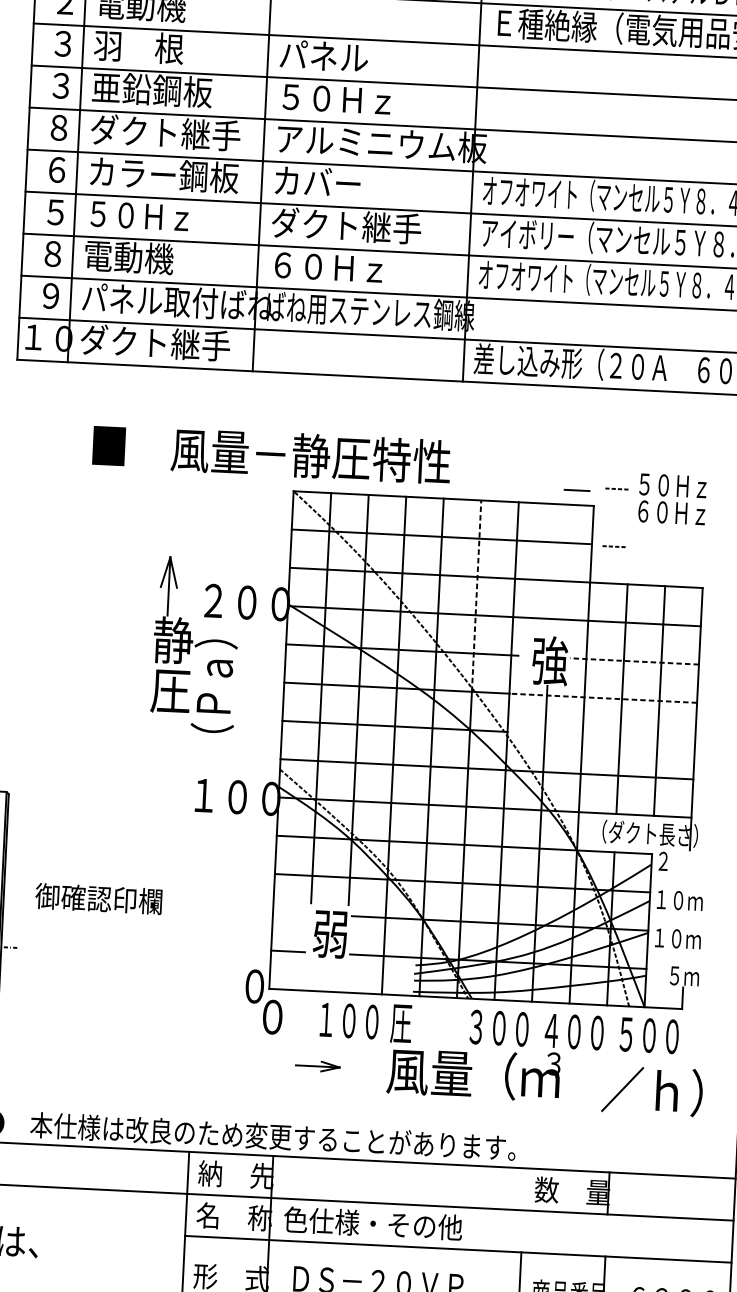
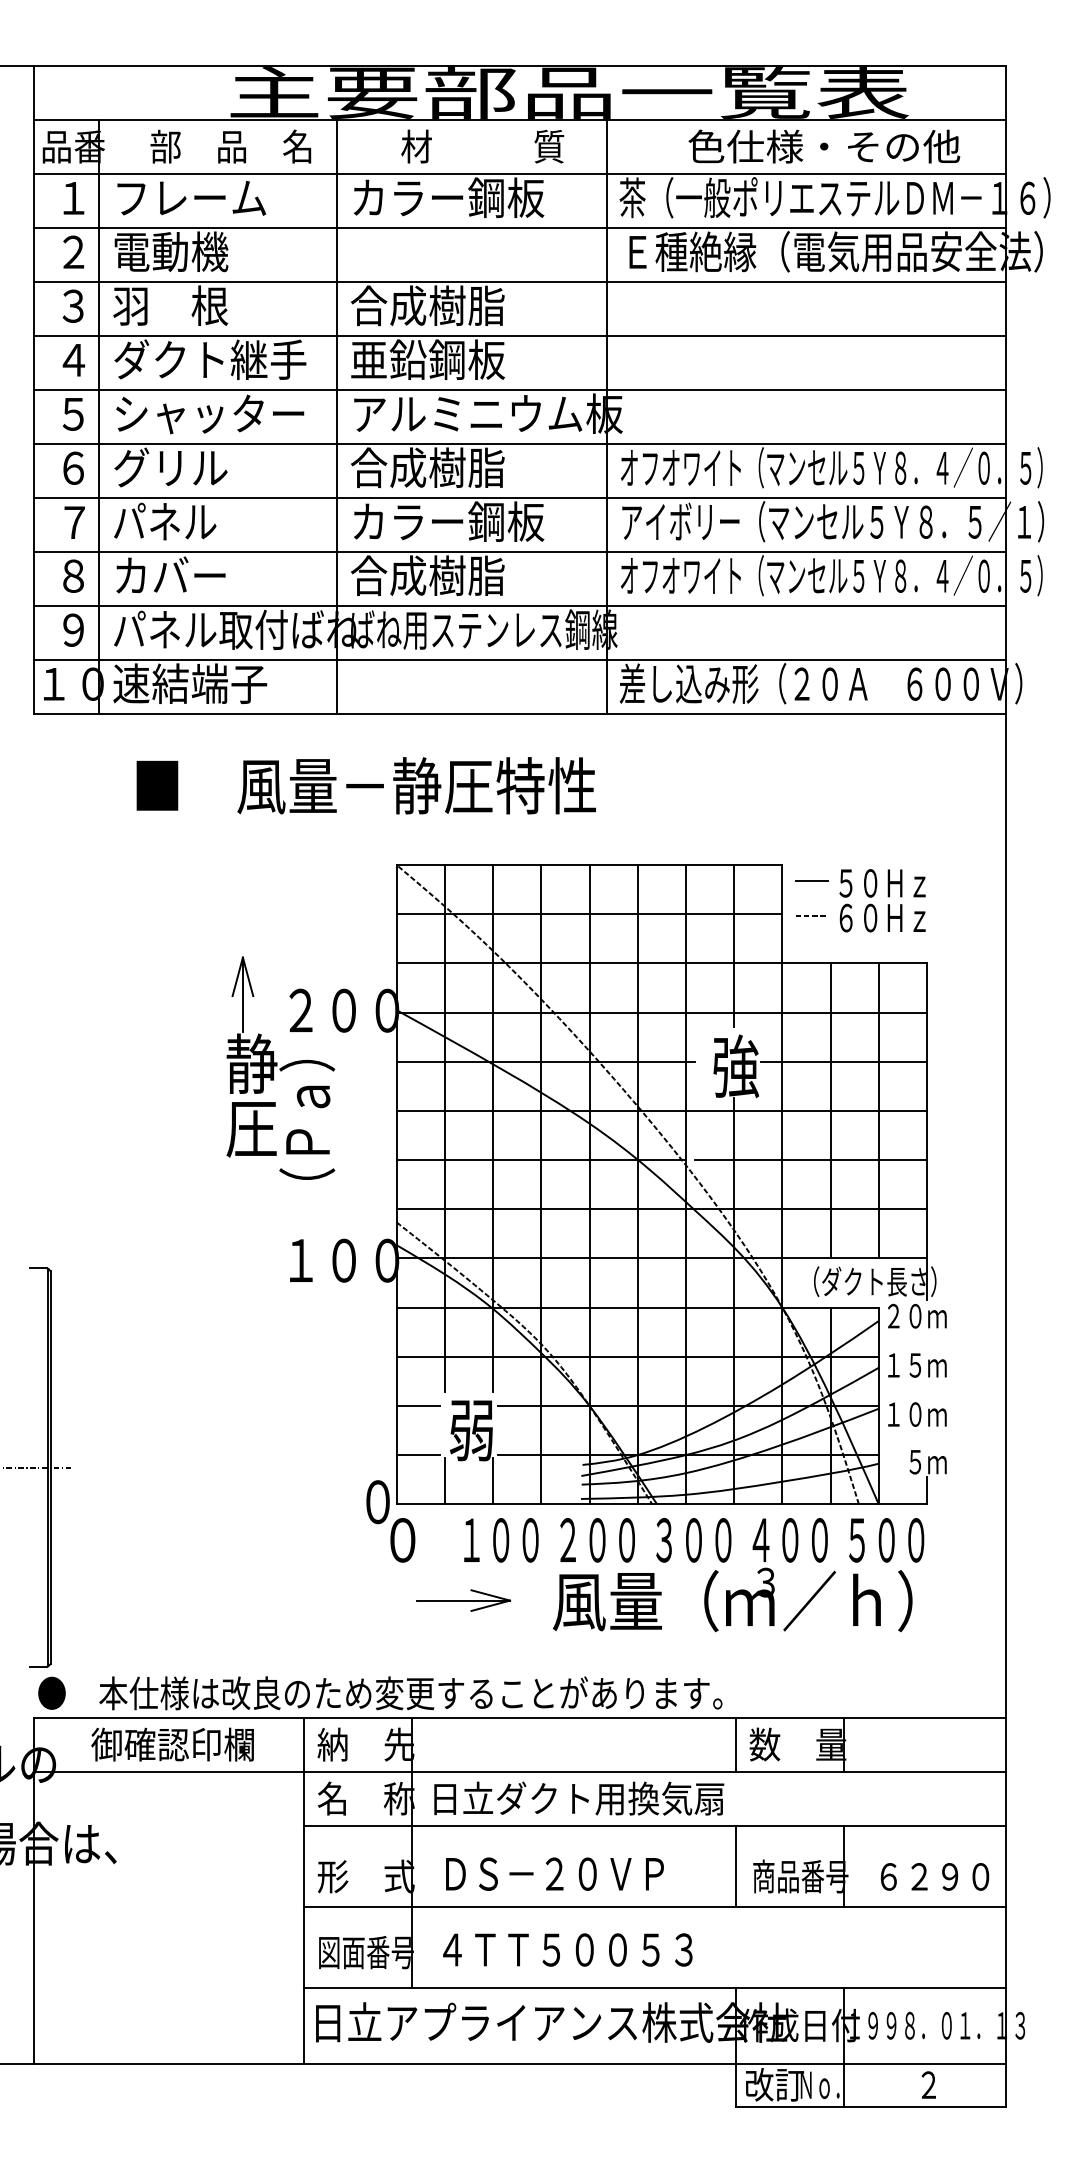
text: (338, 56) -> (427, 305), パネル -> 合成樹脂
text: (61, 85) -> (73, 359), ３ -> ４
text: (167, 90) -> (209, 359), 亜鉛鋼板 -> ダクト継手
text: (337, 98) -> (428, 359), ５０Ｈｚ -> 亜鉛鋼板
text: (58, 127) -> (72, 413), ８ -> ５
text: (165, 132) -> (210, 413), ダクト継手 -> シャッター
text: (163, 174) -> (210, 467), カラー鋼板 -> グリル
text: (332, 182) -> (427, 467), カバー -> 合成樹脂
text: (55, 212) -> (74, 522), ５ -> ７
text: (137, 215) -> (179, 521), ５０Ｈｚ -> パネル
text: (347, 225) -> (448, 521), ダクト継手 -> カラー鋼板
text: (129, 257) -> (171, 575), 電動機 -> カバー
text: (328, 266) -> (427, 575), ６０Ｈｚ -> 合成樹脂
text: (154, 342) -> (209, 683), ダクト継手 -> 速結端子
text: (271, 453) -> (365, 785), moved
line: (615, 488) -> (808, 841), removed
line: (576, 489) -> (811, 880), moved
text: (672, 499) -> (882, 900), moved
line: (553, 566) -> (734, 945), added
line: (476, 596) -> (637, 988), dashed -> solid
line: (634, 661) -> (844, 1061), dashed -> solid
line: (602, 697) -> (805, 1110), dashed -> solid
line: (604, 737) -> (810, 1160), added
text: (689, 862) -> (927, 1315), ２ -> ２０ｍ
text: (98, 898) -> (172, 1744), moved
text: (678, 900) -> (915, 1365), １０ｍ -> １５ｍ
line: (290, 912) -> (418, 1405), added
line: (307, 972) -> (444, 1480), added
line: (345, 974) -> (493, 1480), added
text: (421, 1025) -> (594, 1541), 圧 -> ２００
part: (317, 1066) -> (463, 1600), size x1.67
text: (651, 1091) -> (847, 1601), moved
line: (524, 1189) -> (736, 1745), added
text: (398, 1224) -> (577, 1798), 色仕様・その他 -> 日立ダクト用換気扇

